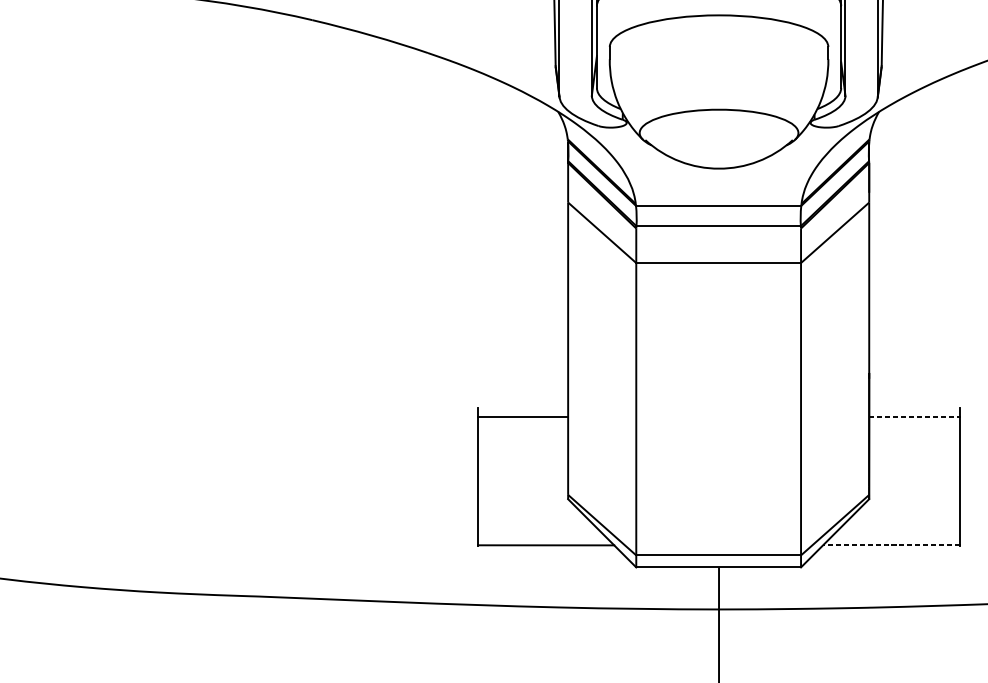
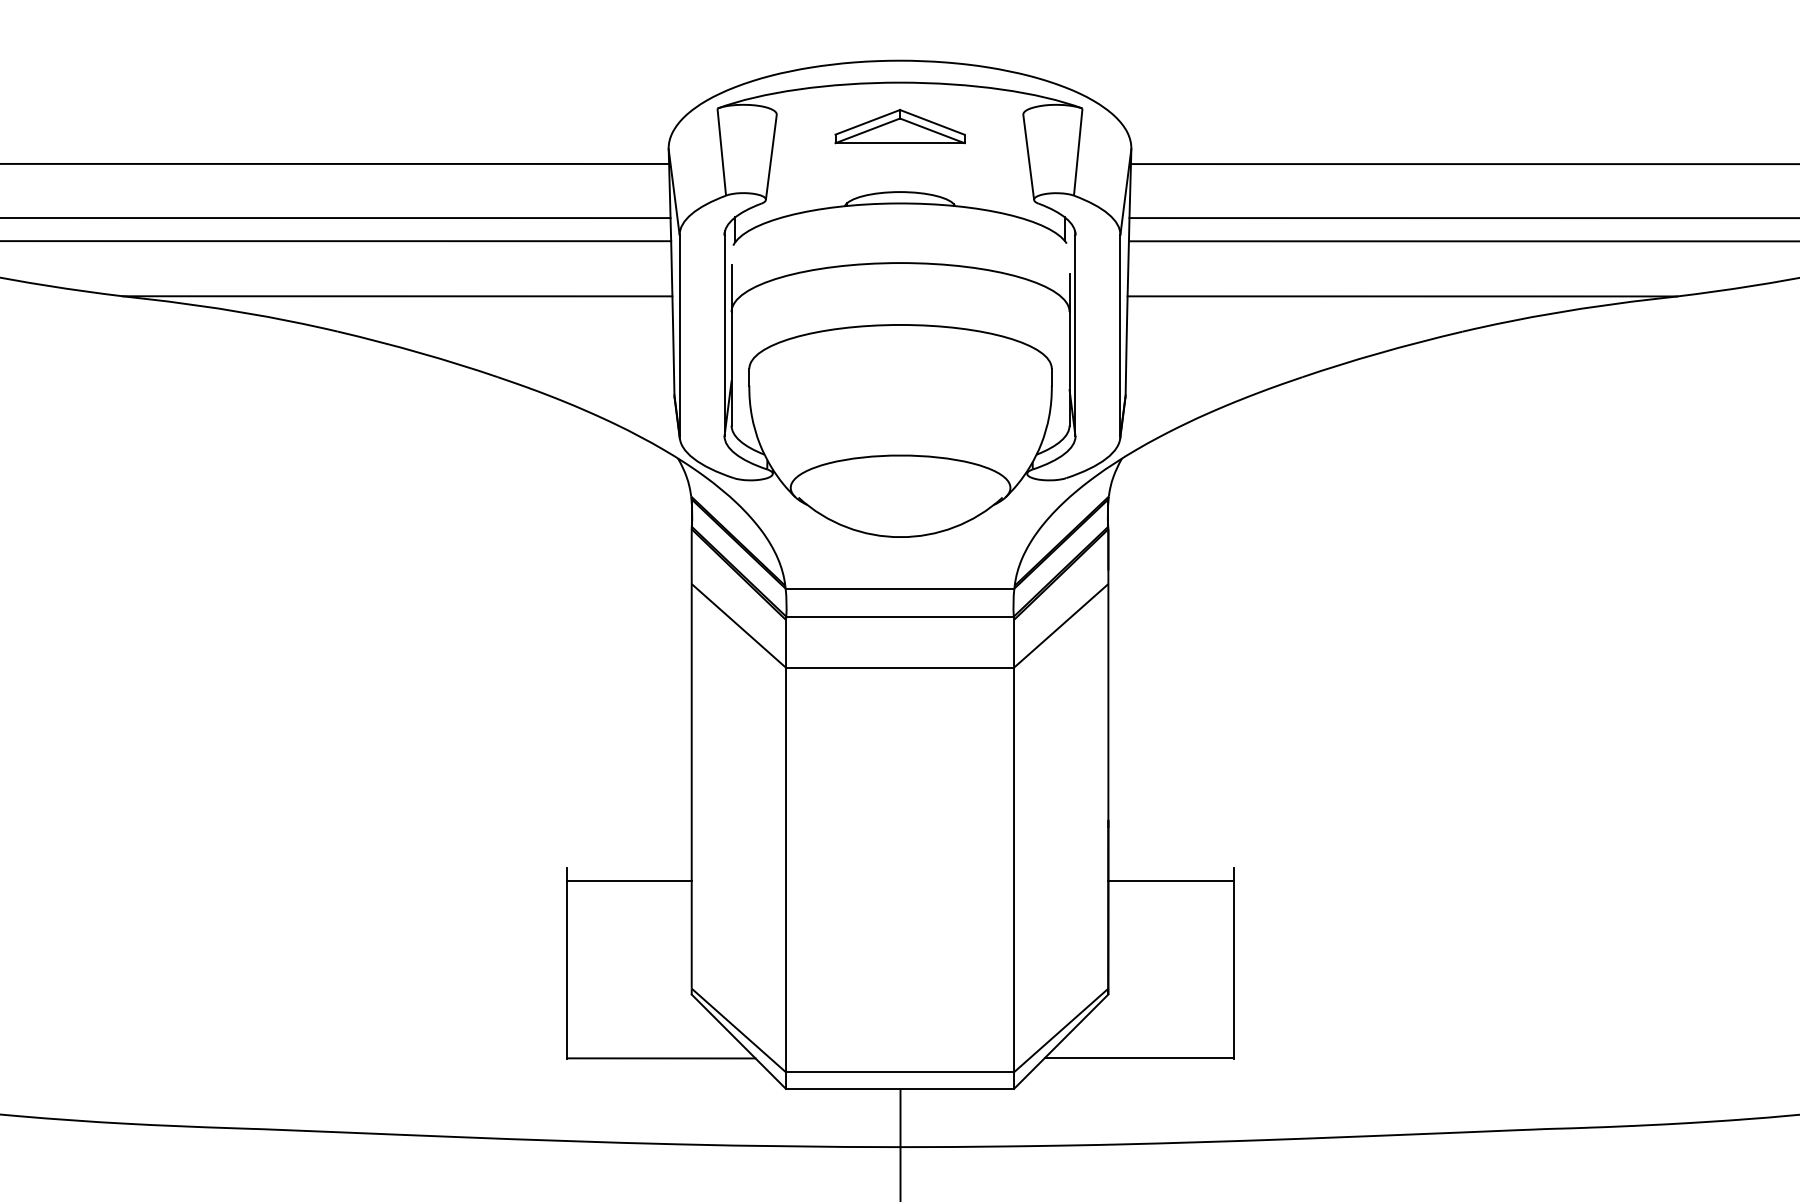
line: (914, 416) -> (1171, 880), dashed -> solid
line: (891, 545) -> (1139, 1058), dashed -> solid

